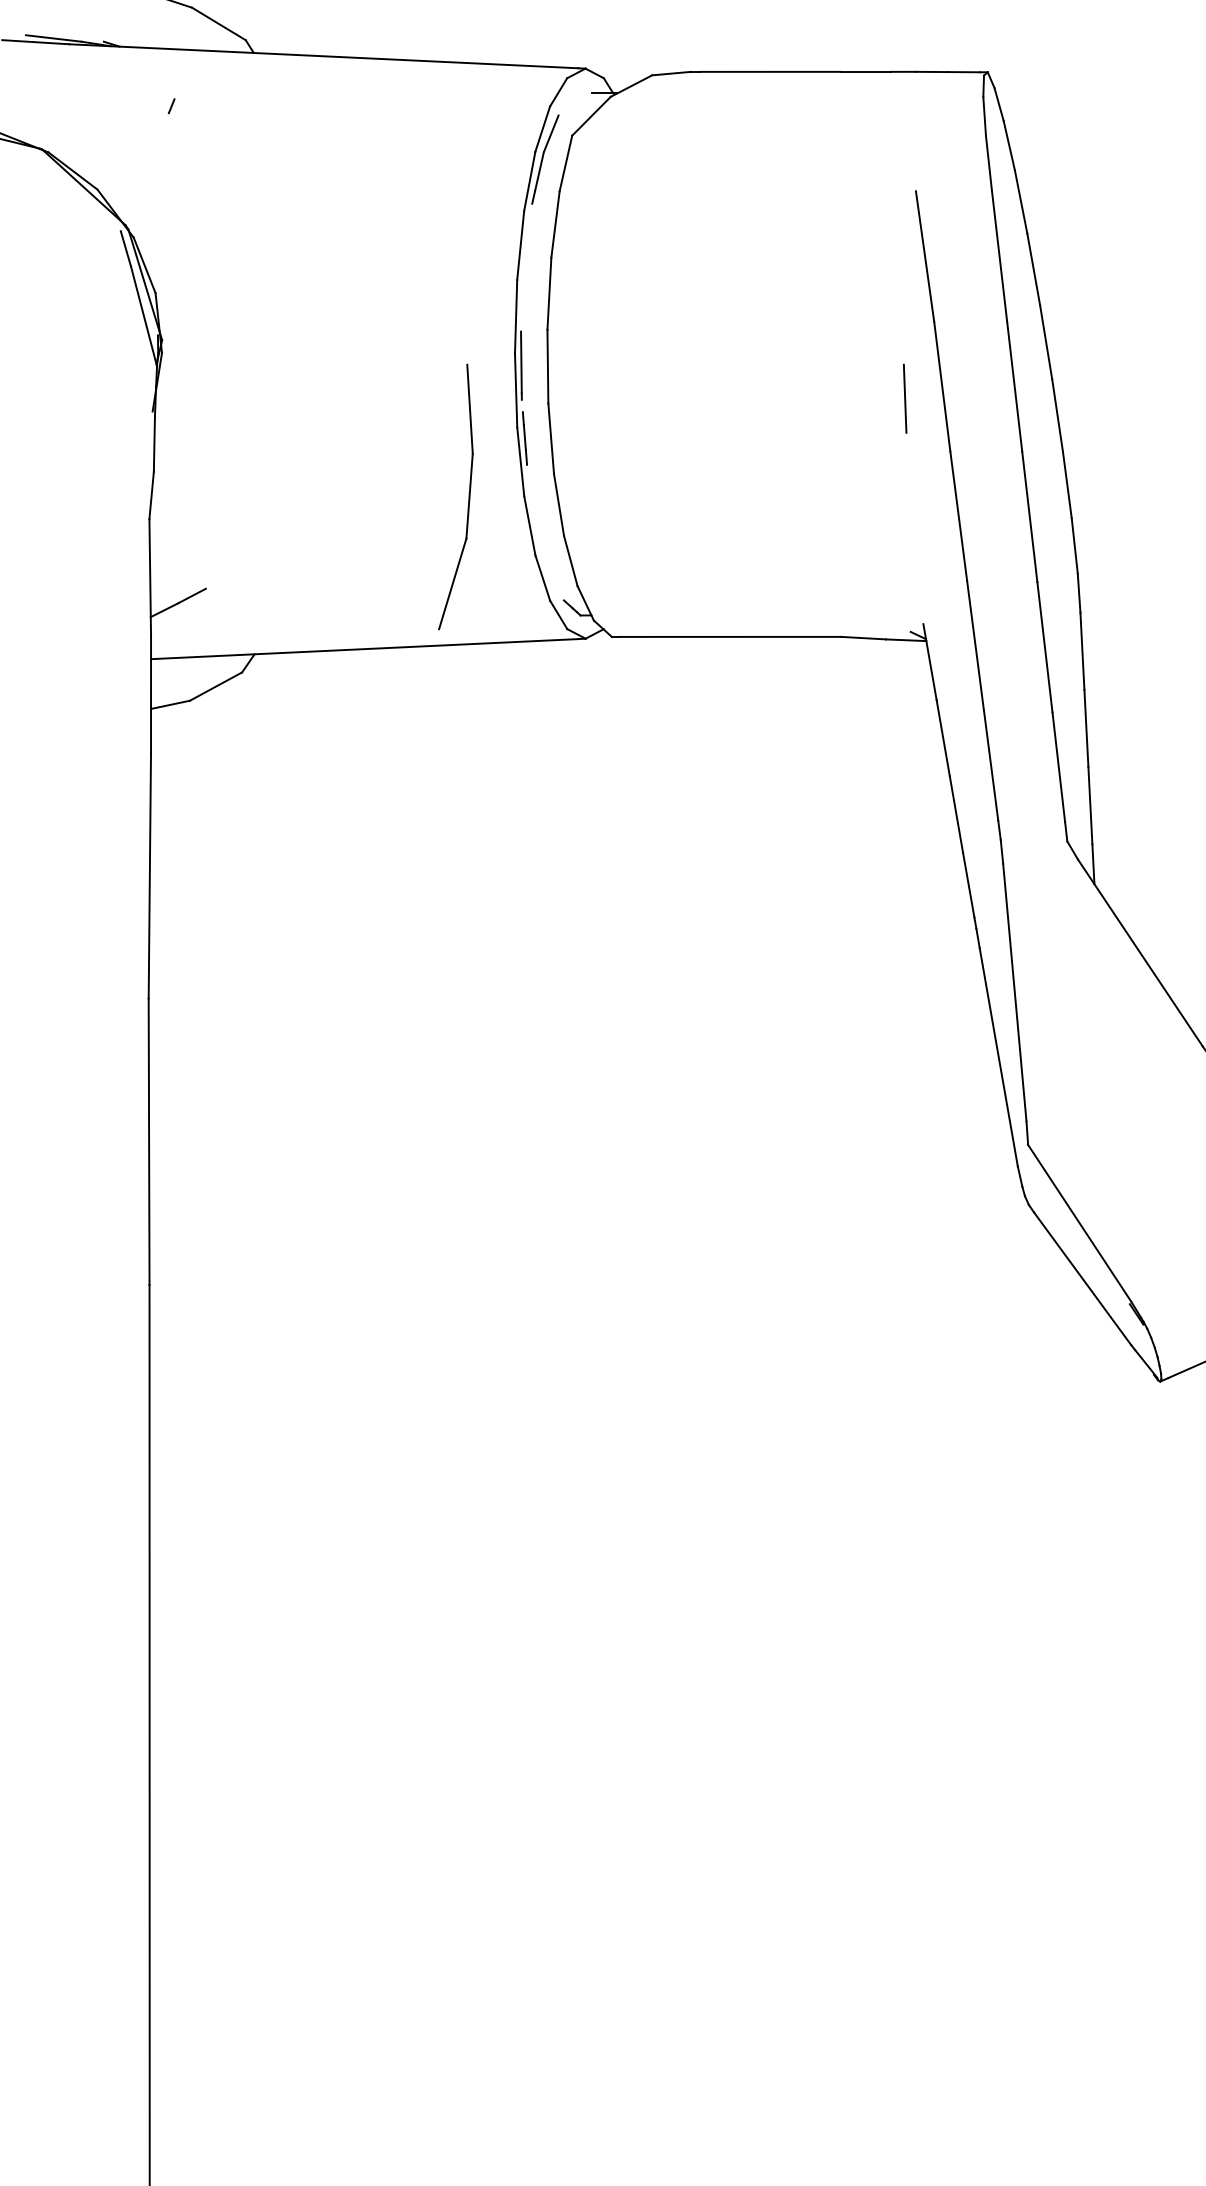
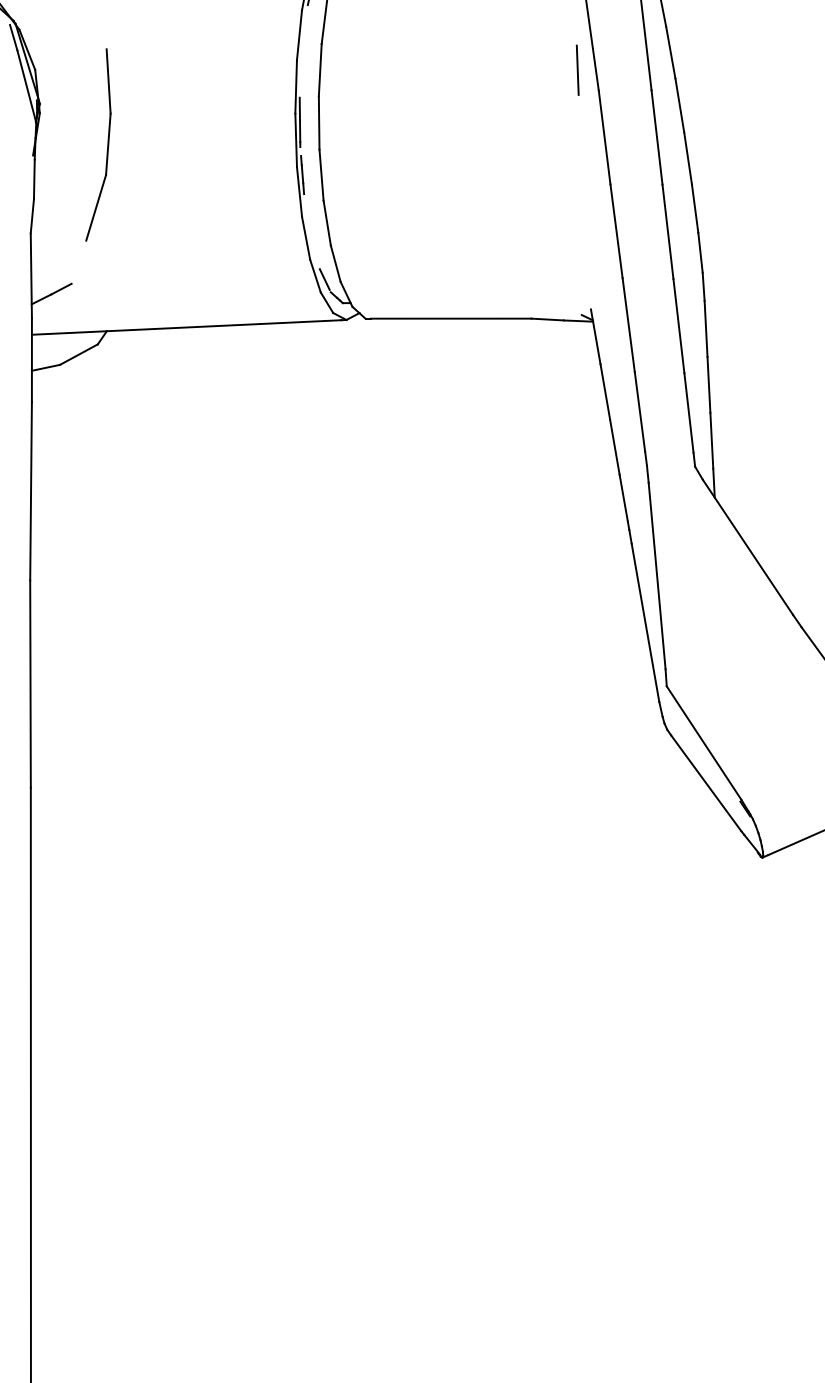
line: (905, 398) -> (578, 70), moved
part: (468, 496) -> (107, 144), moved
line: (555, 582) -> (324, 279), added

